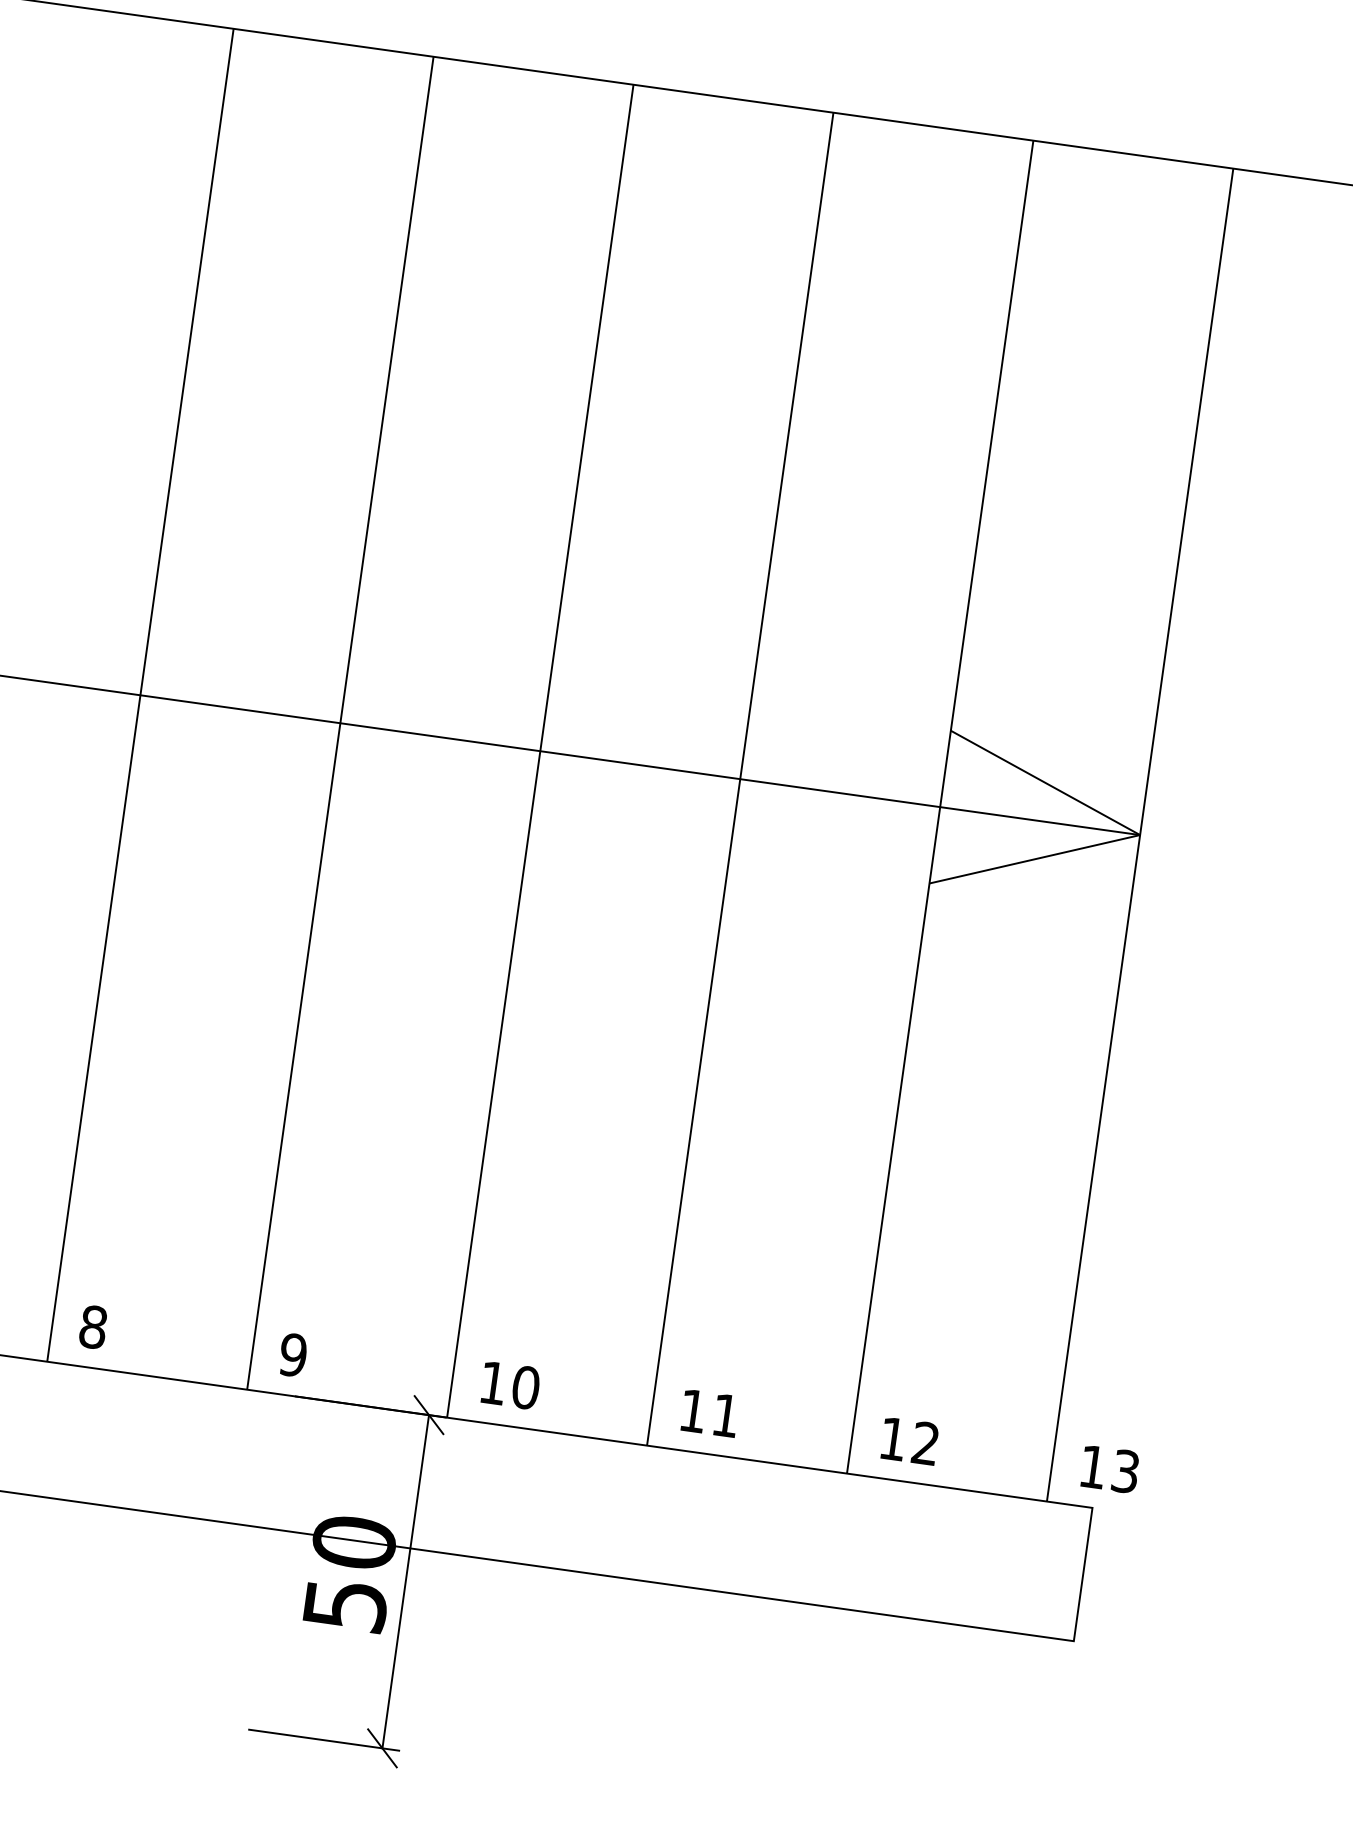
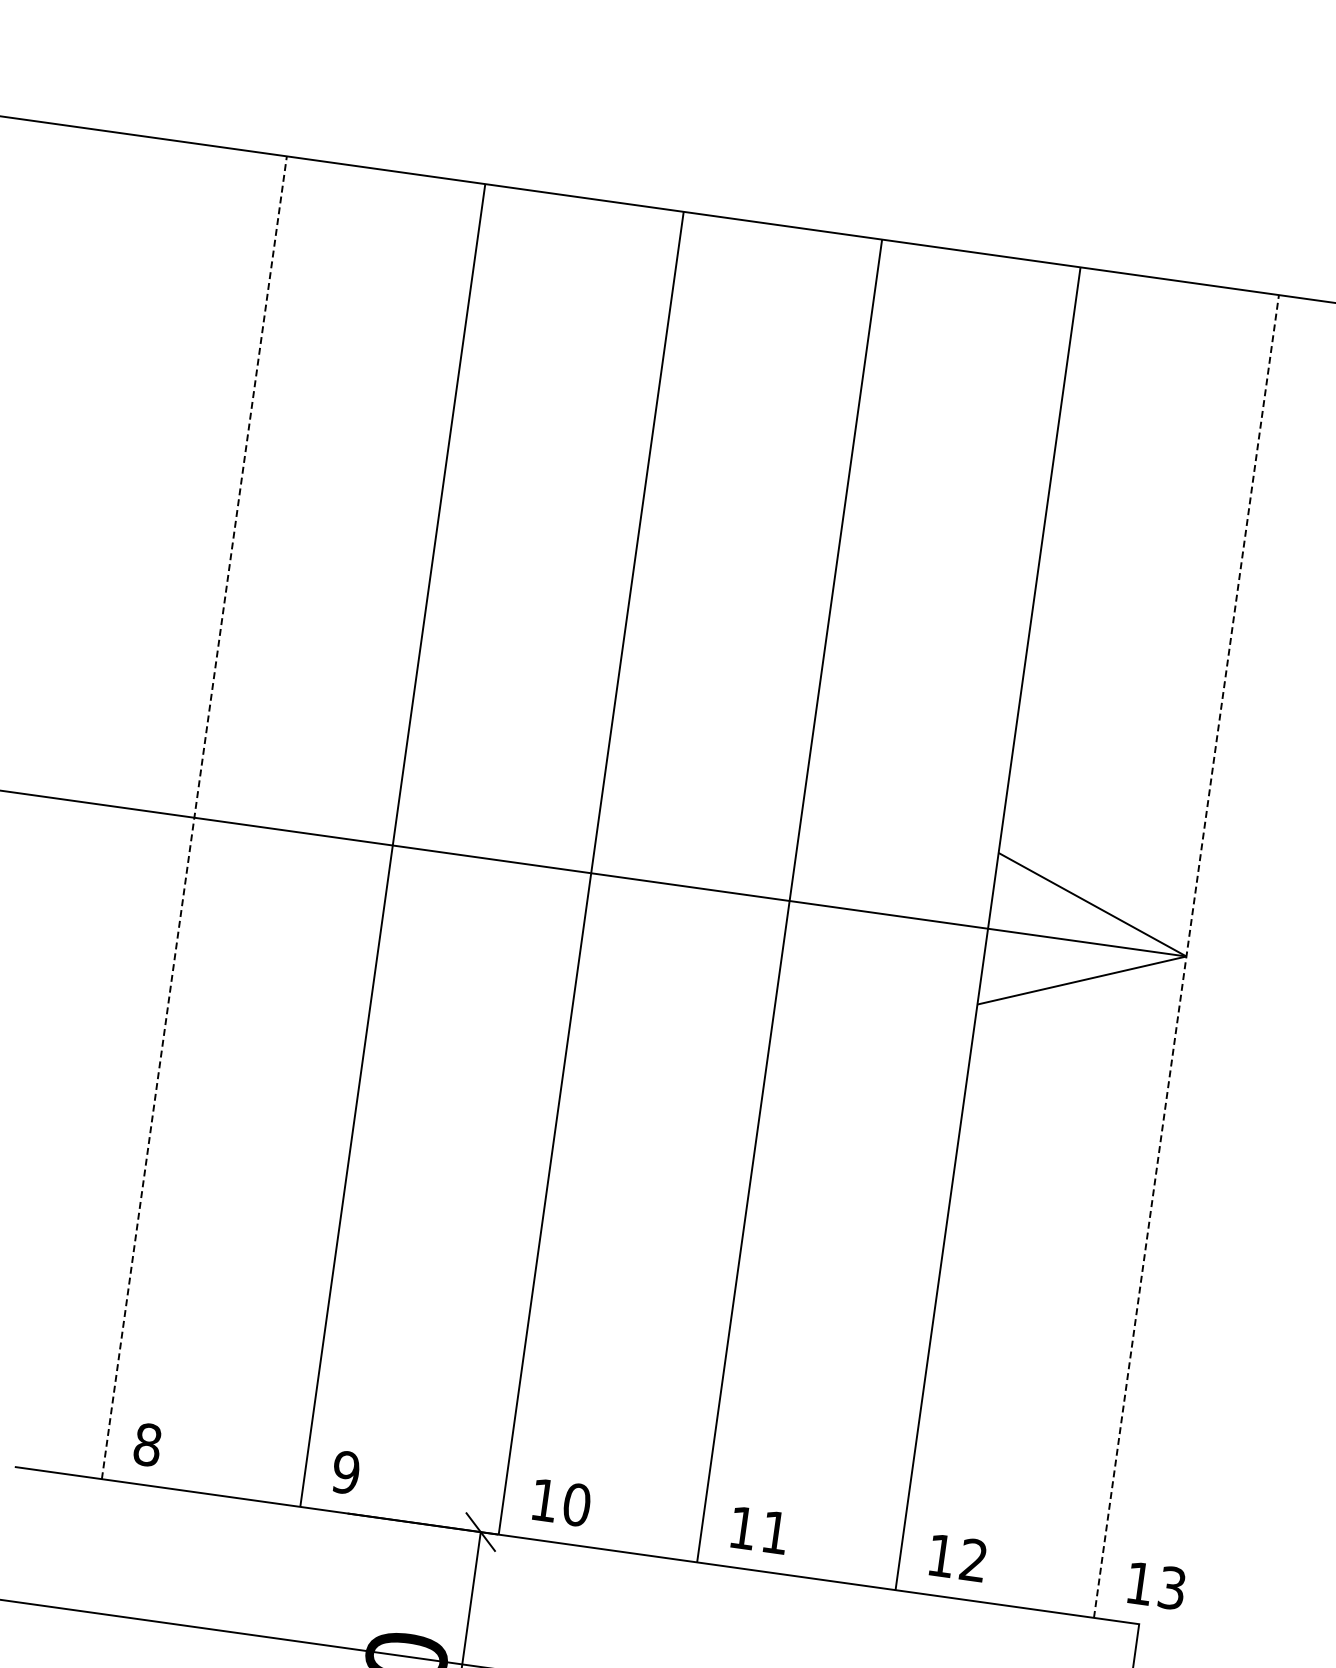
line: (140, 695) -> (194, 817), solid -> dashed
line: (1140, 835) -> (1186, 956), solid -> dashed

